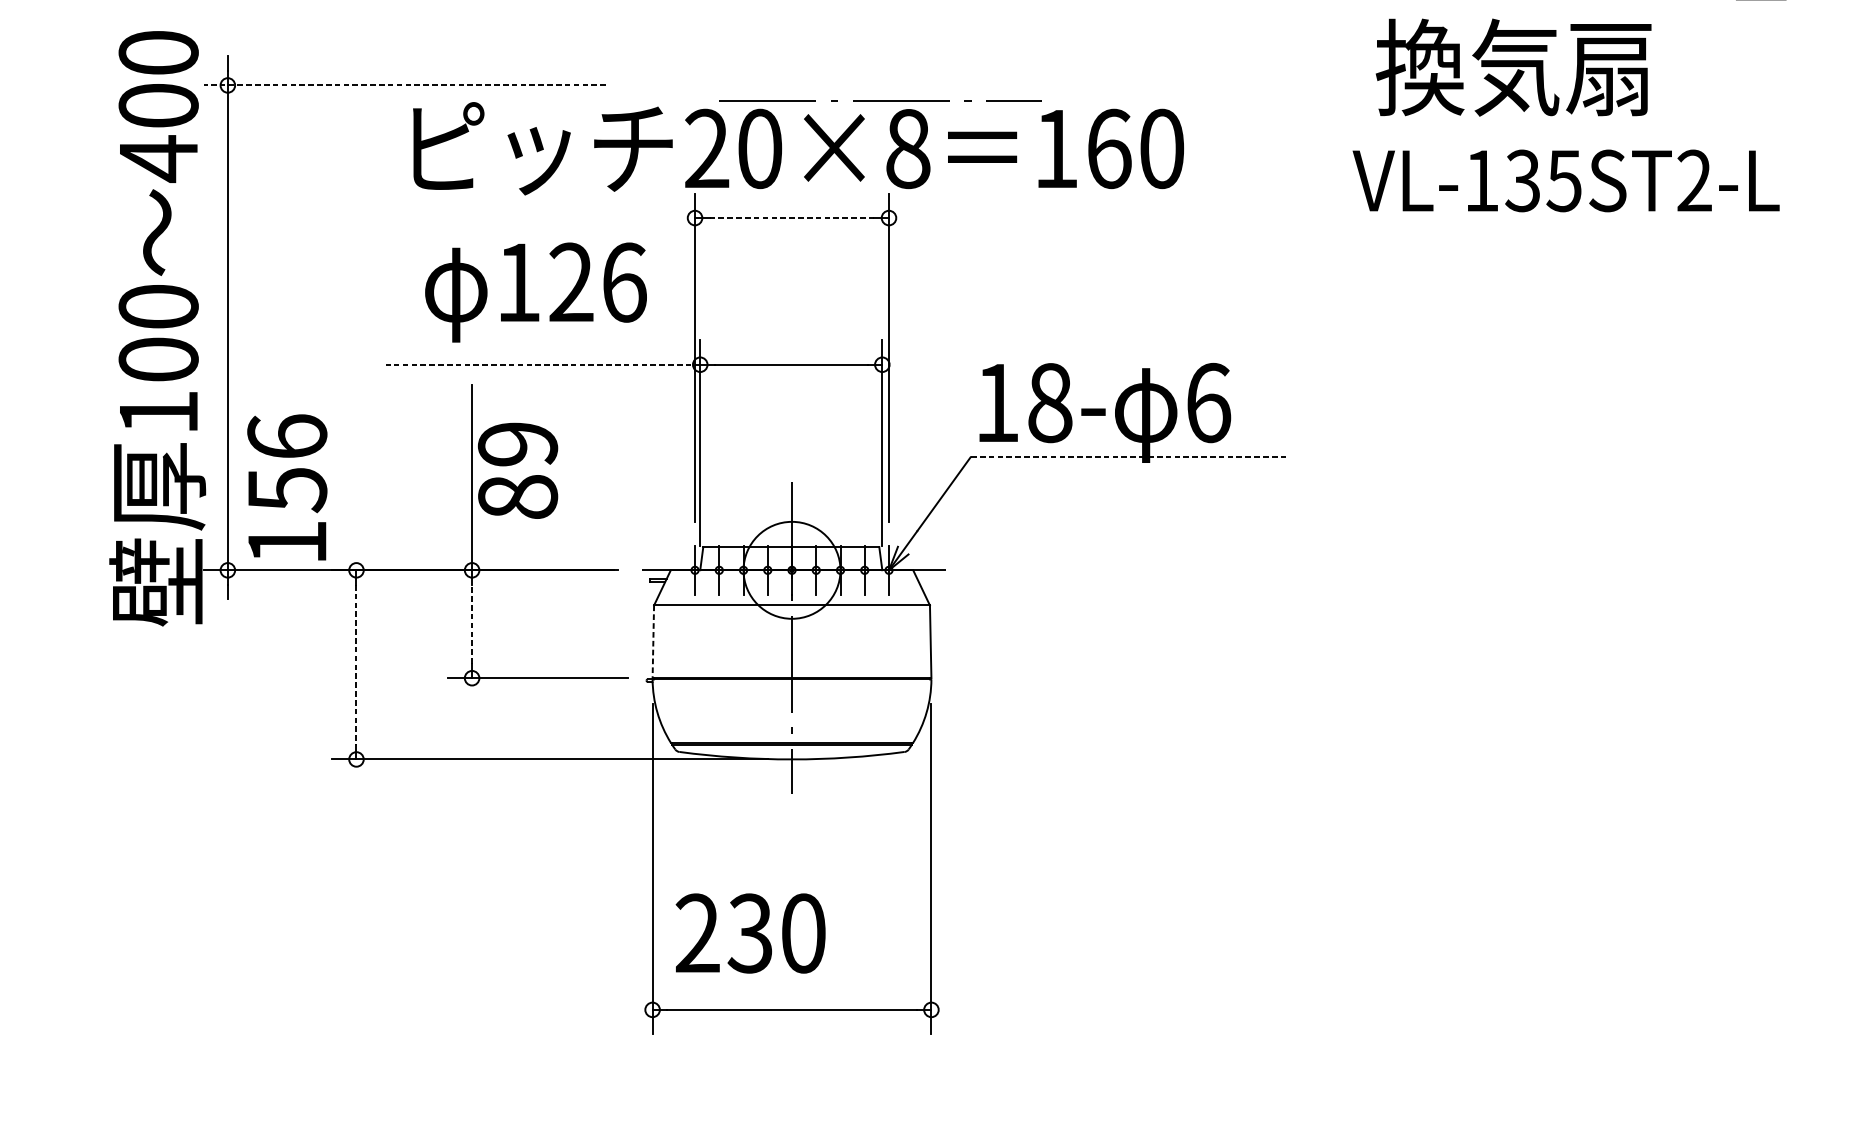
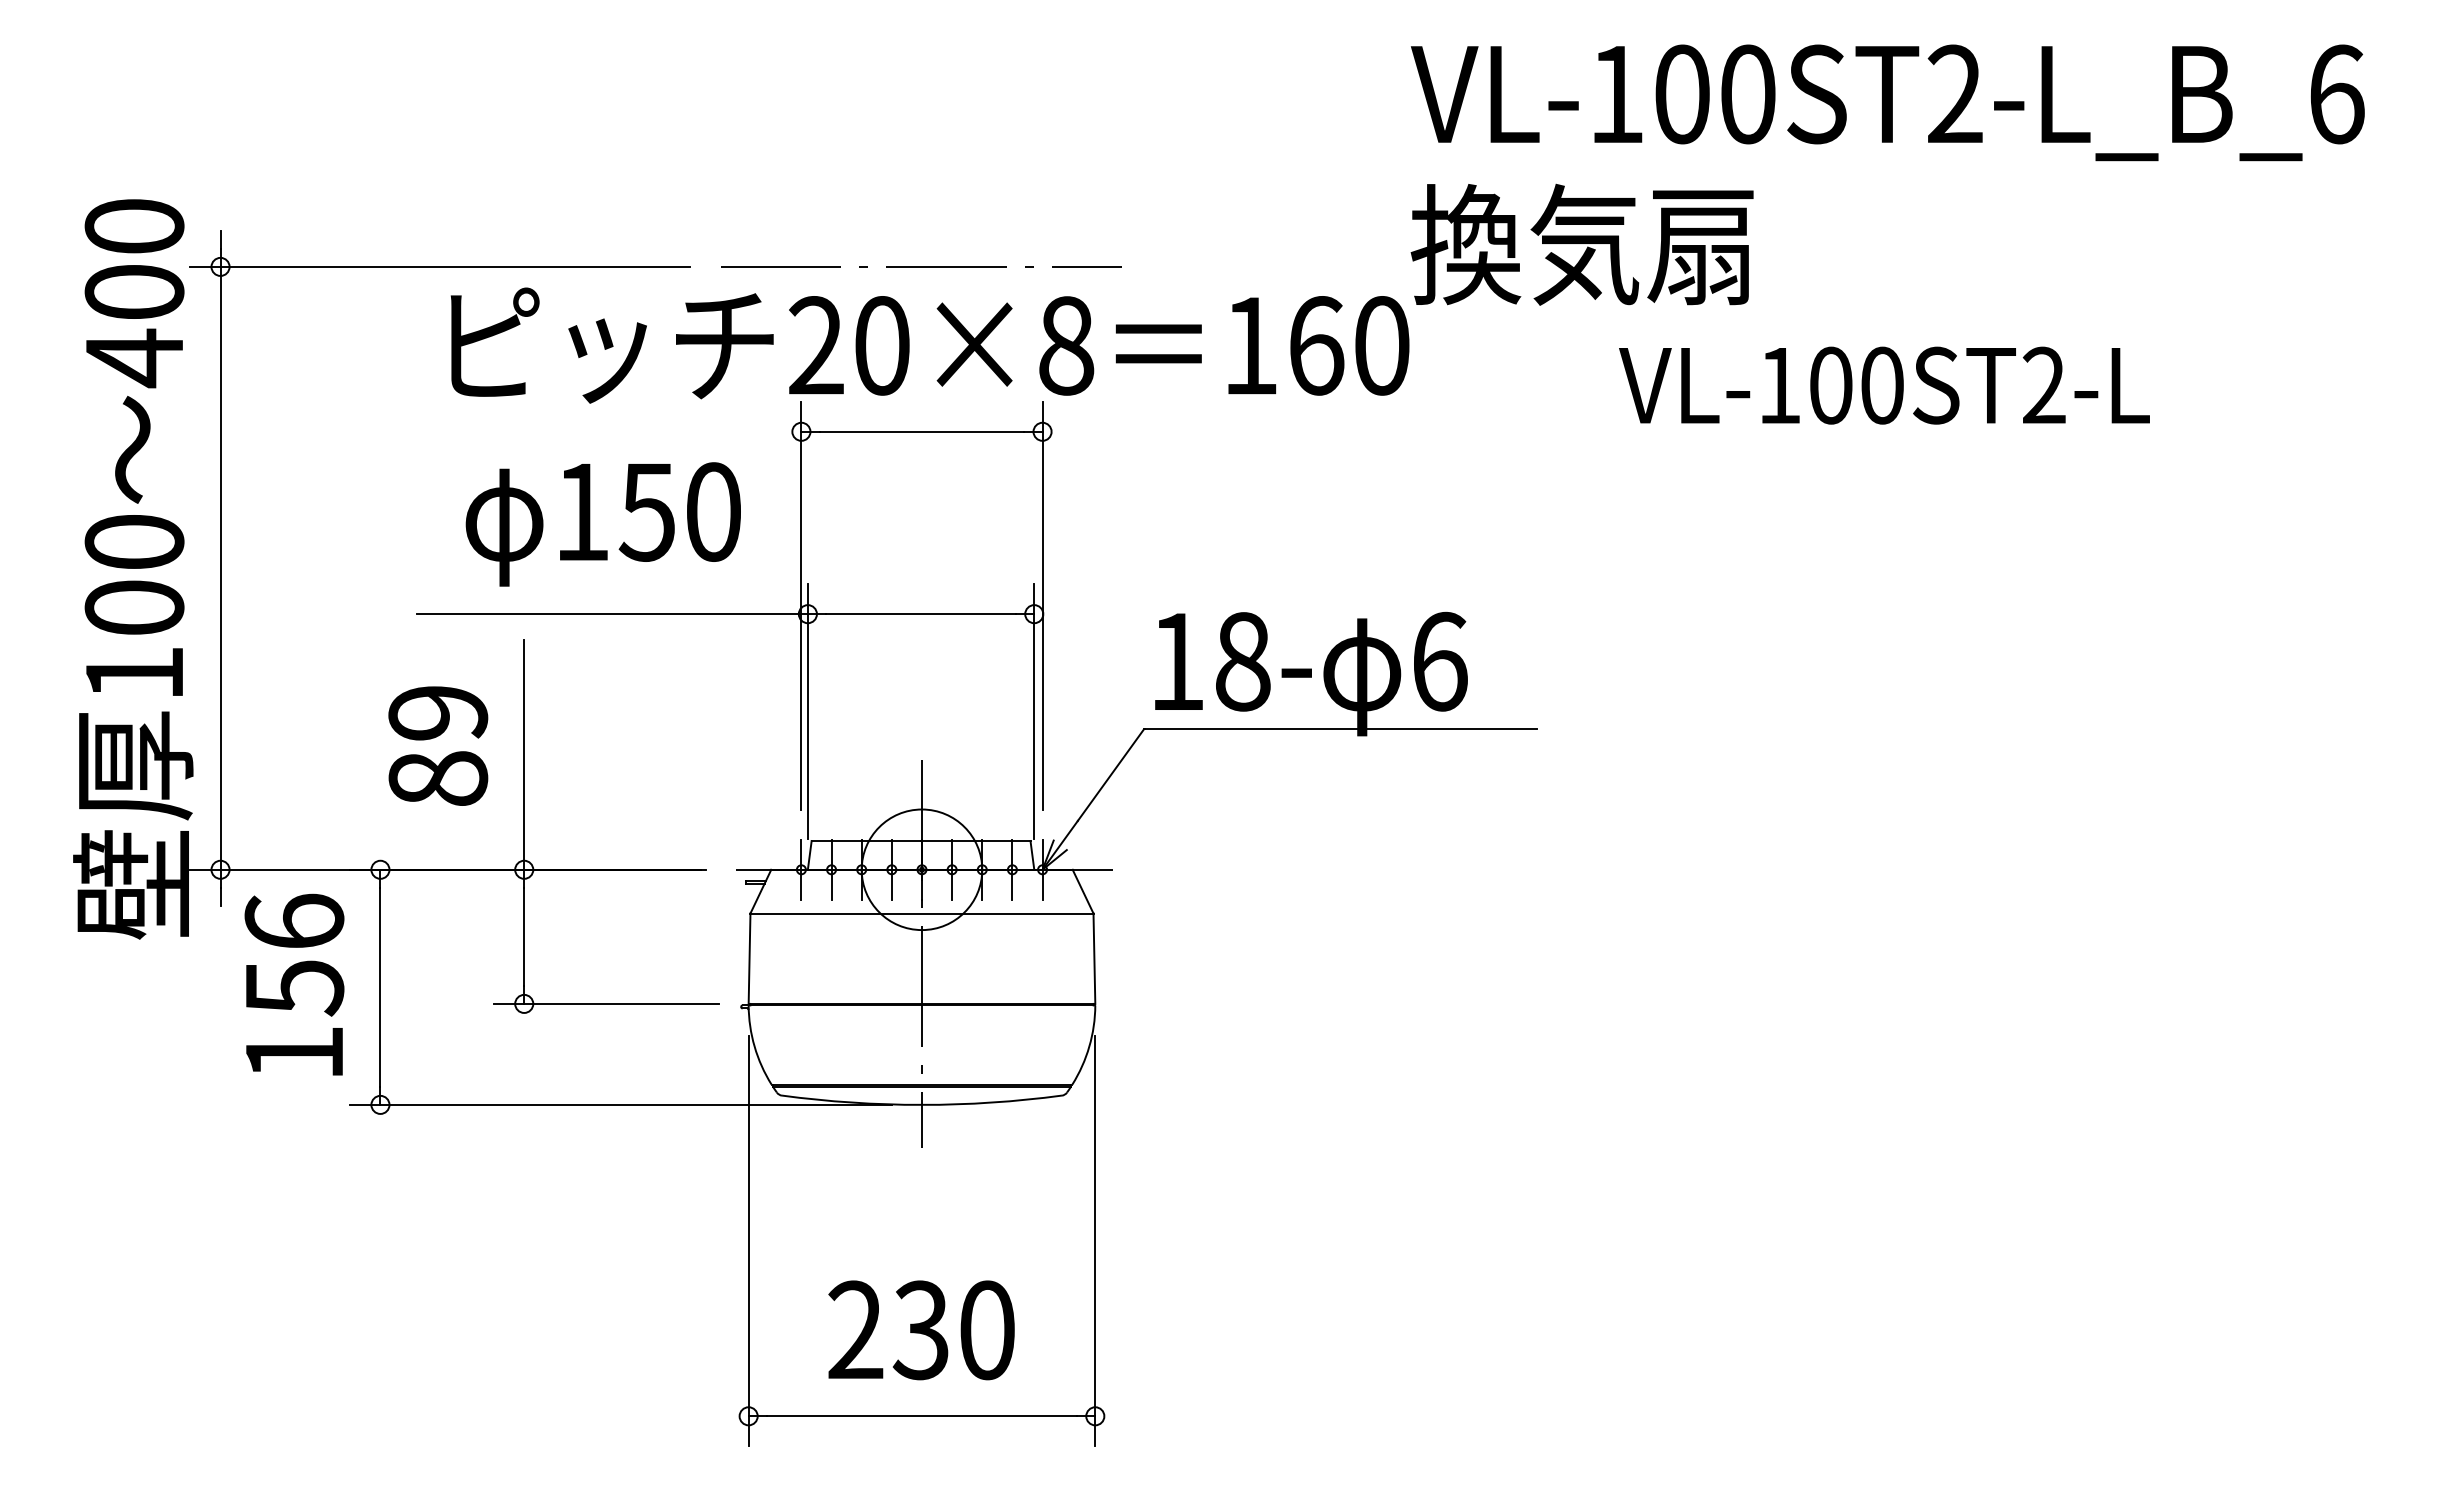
text: (1513, 67) -> (1581, 244), moved
line: (403, 85) -> (439, 266), dashed -> solid
line: (880, 100) -> (921, 266), moved
text: (1542, 180) -> (1855, 385), VL-135ST2-L -> VL-100ST2-L
line: (792, 217) -> (922, 431), dashed -> solid
text: (596, 282) -> (679, 511), 126 -> 150
line: (543, 365) -> (612, 614), dashed -> solid
line: (1129, 457) -> (1341, 729), dashed -> solid
text: (518, 470) -> (438, 745), moved
text: (287, 487) -> (294, 984), moved
line: (472, 623) -> (524, 936), dashed -> solid
line: (653, 642) -> (749, 959), dashed -> solid
line: (356, 665) -> (380, 987), dashed -> solid
text: (750, 933) -> (921, 1330), moved

